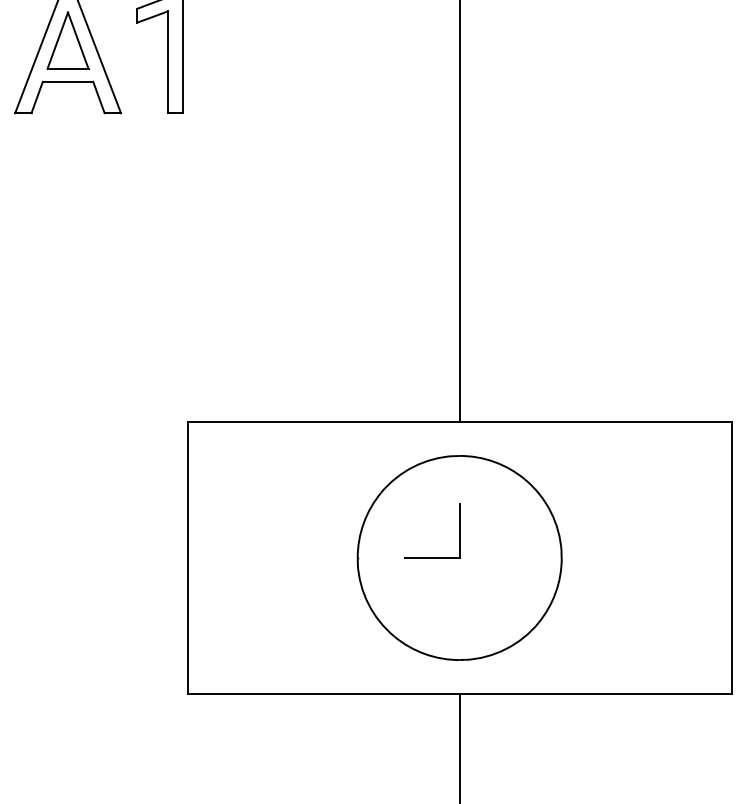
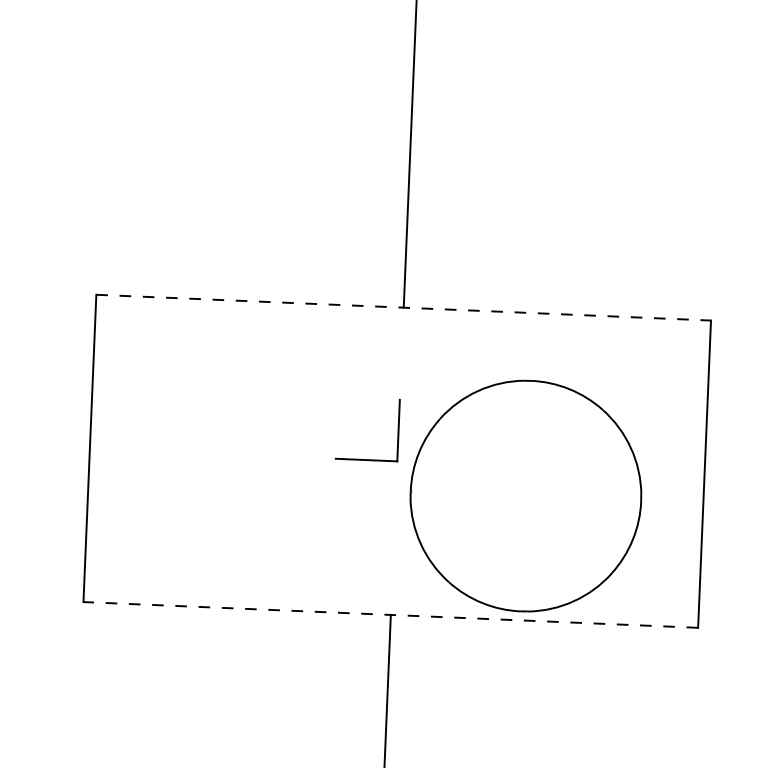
line: (460, 422) -> (404, 308), solid -> dashed
part: (459, 557) -> (525, 495), moved
line: (459, 693) -> (390, 614), solid -> dashed

